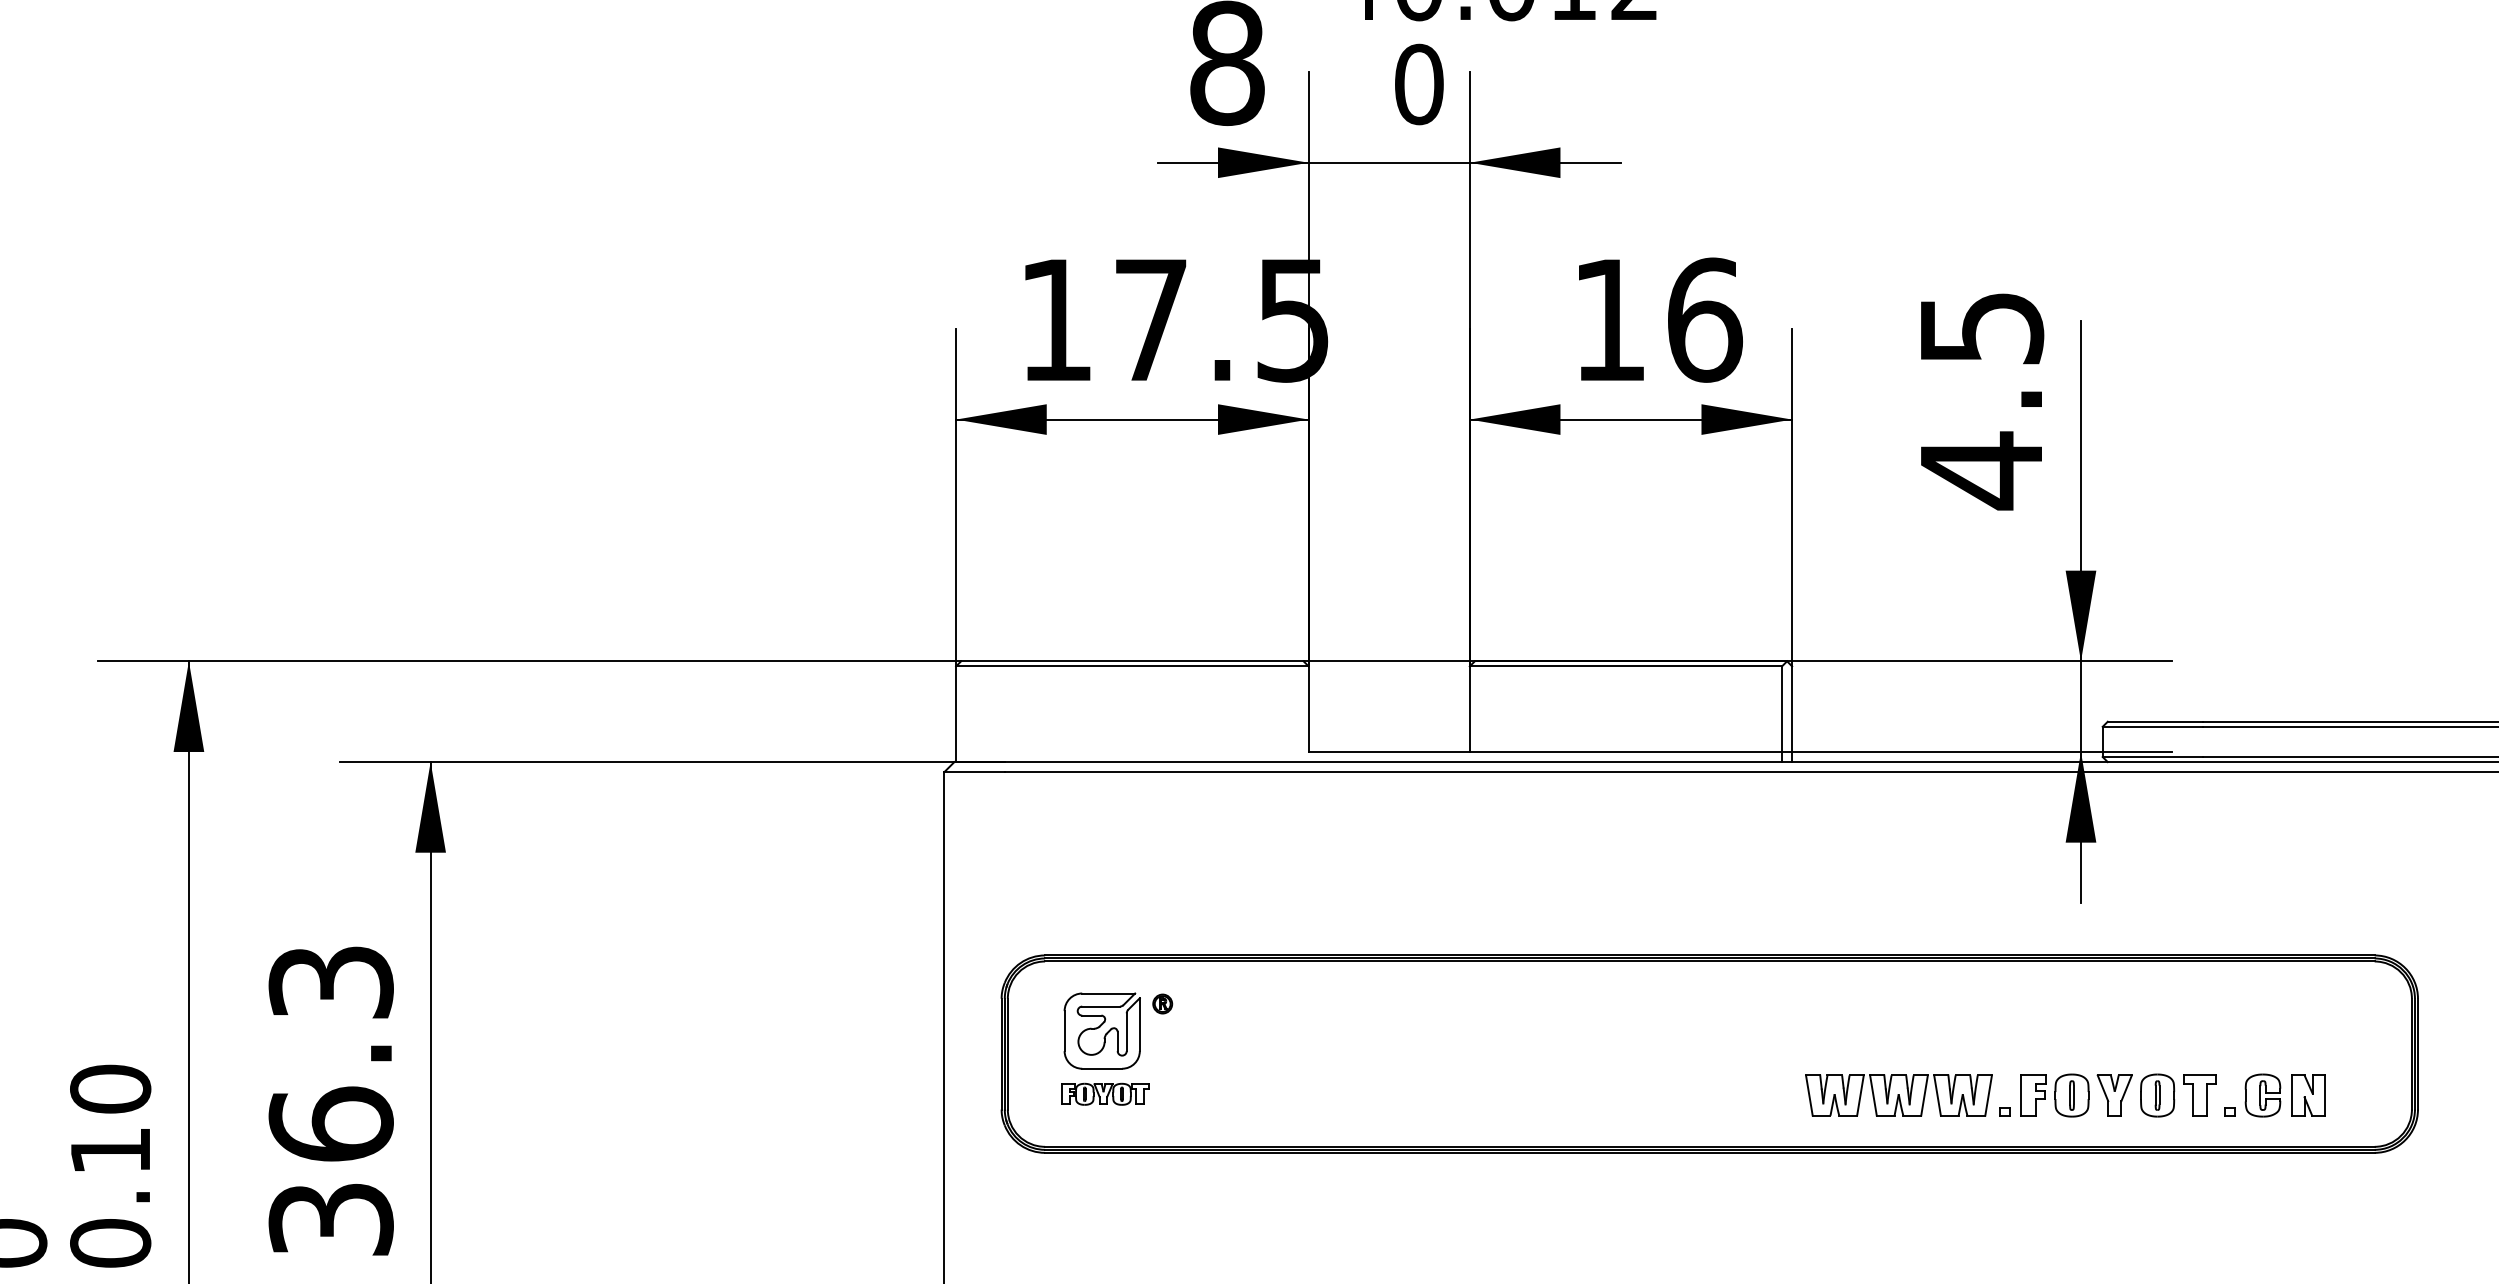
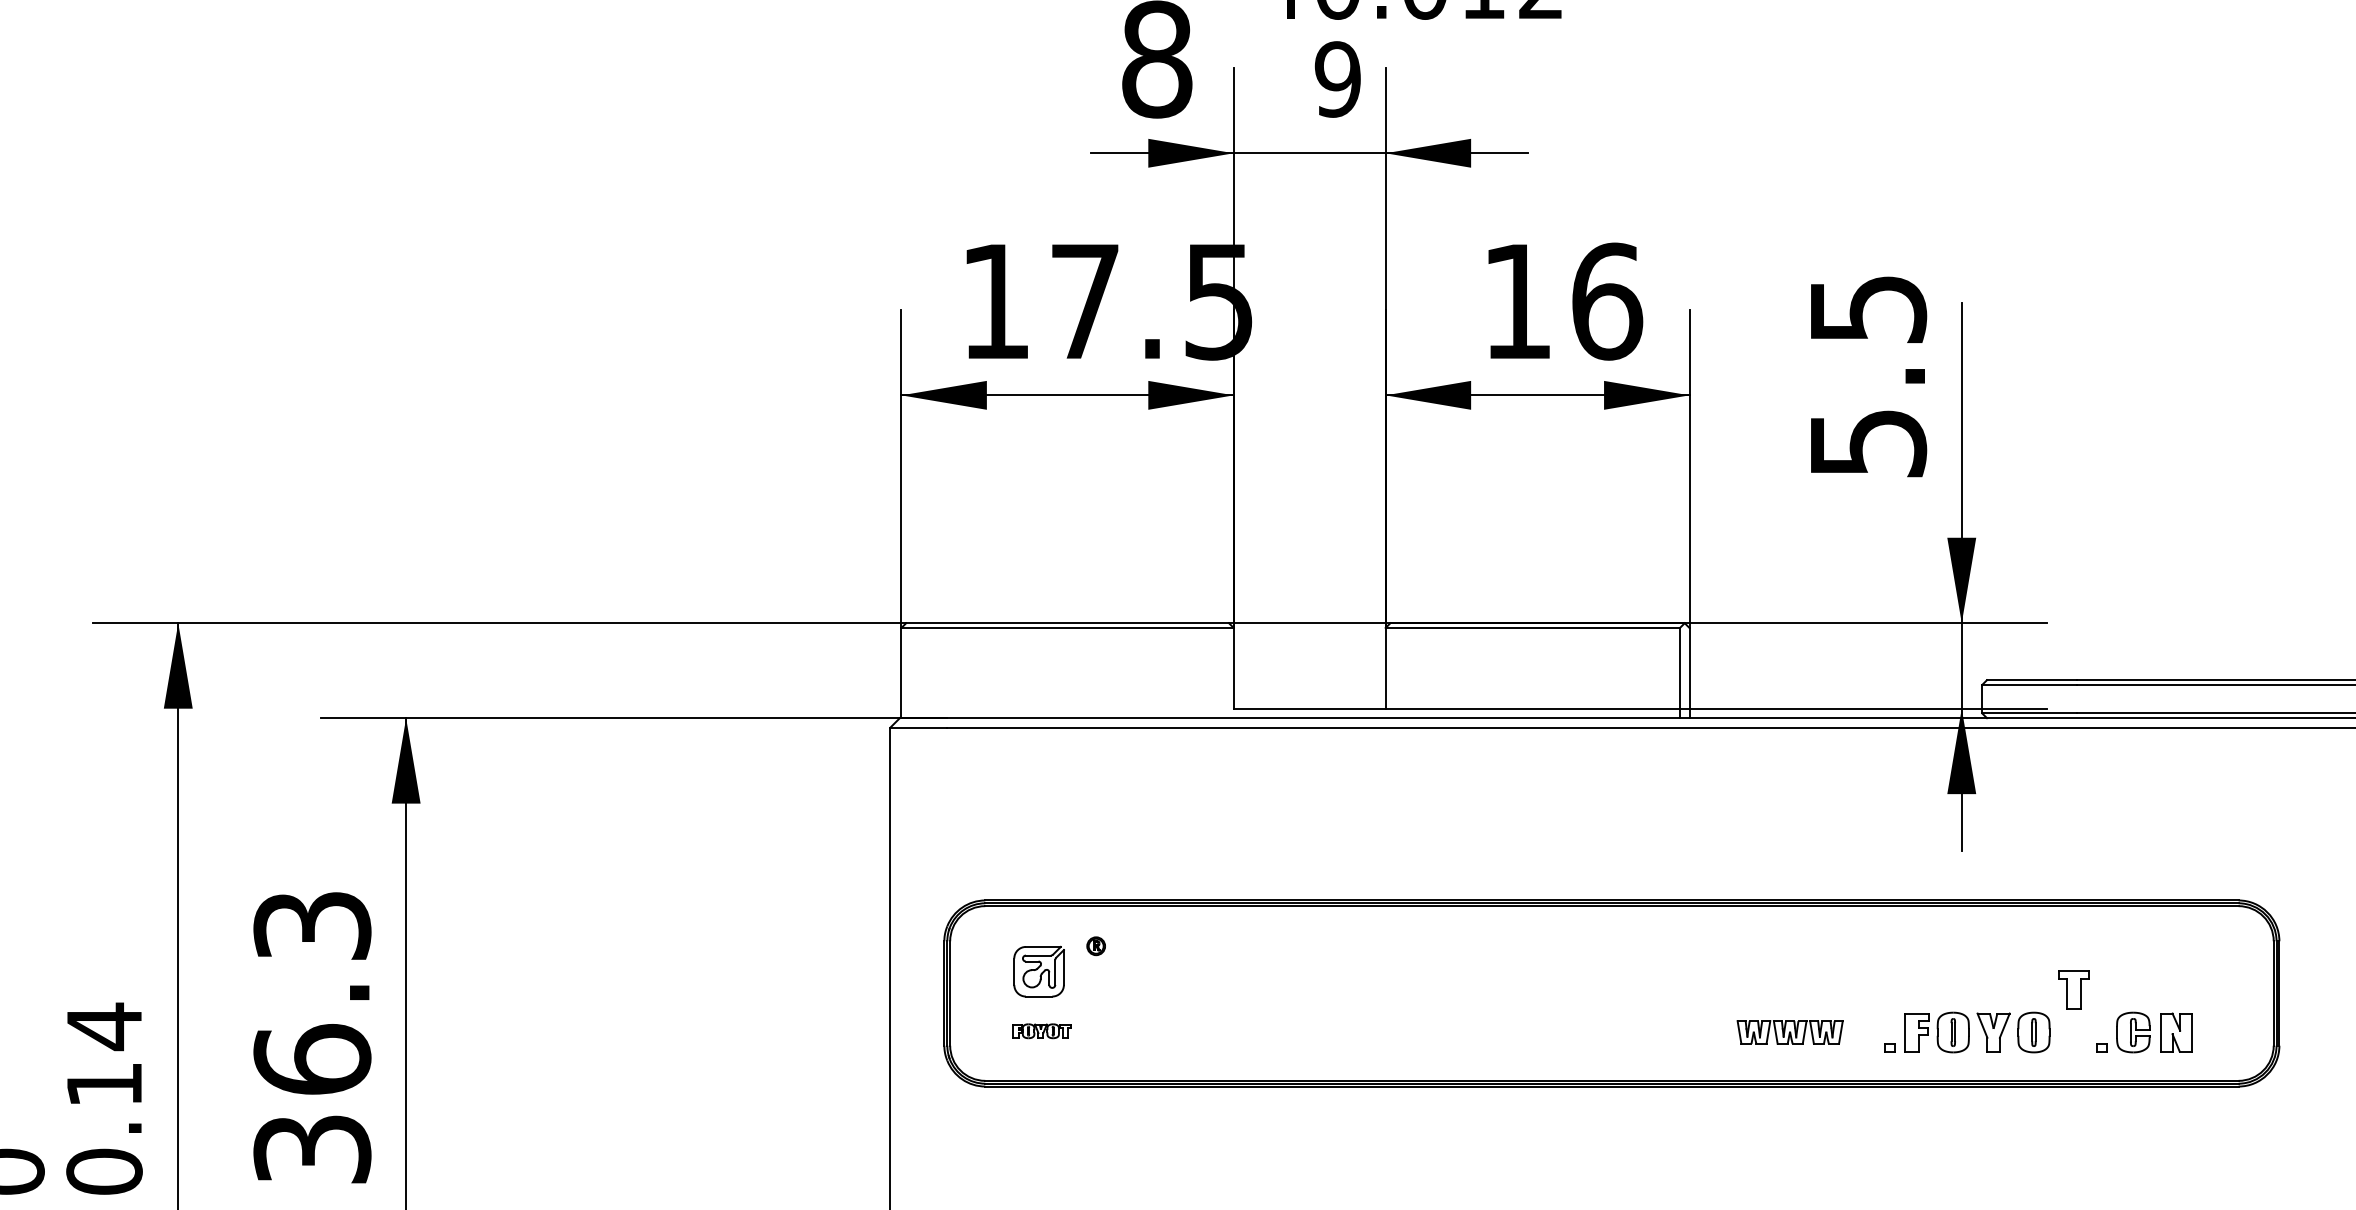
text: (1418, 84) -> (1337, 79), 0 -> 9
text: (1982, 470) -> (1868, 443), 4.5 -> 5.5
part: (1101, 1030) -> (1038, 971), size x0.7
text: (110, 1089) -> (104, 1026), 0.10 -> 0.14
part: (1105, 1093) -> (1042, 1030), size x0.7
part: (1898, 1095) -> (1789, 1032), size x0.6
part: (2199, 1095) -> (2073, 990), moved

